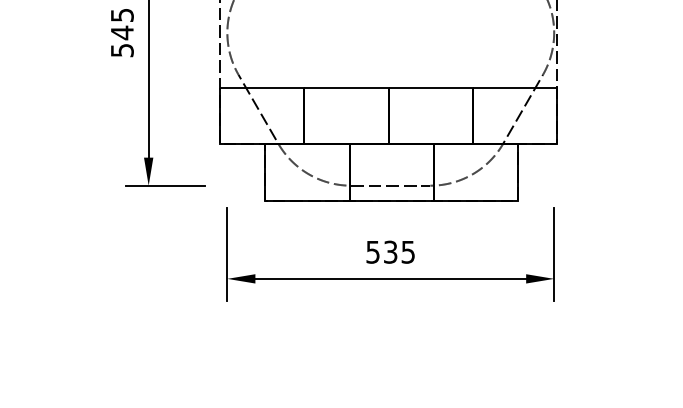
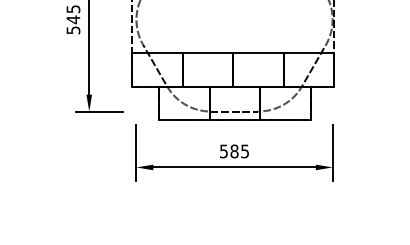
text: (390, 252) -> (234, 151), 535 -> 585

